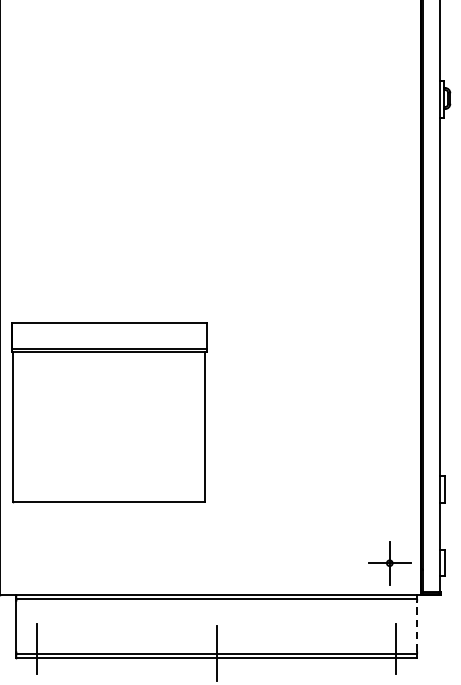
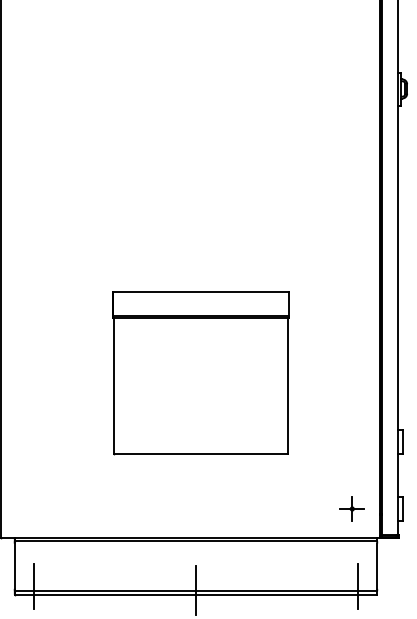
part: (108, 413) -> (200, 373), moved
part: (388, 562) -> (351, 508), size x0.62
line: (417, 626) -> (377, 566), dashed -> solid

